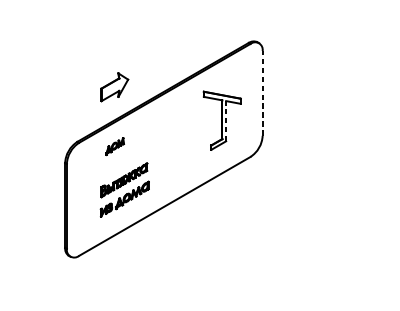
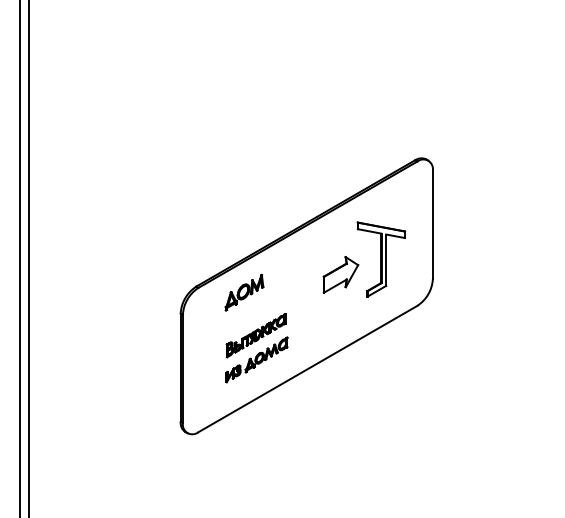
part: (114, 86) -> (340, 274), moved
line: (262, 93) -> (432, 224), dashed -> solid
line: (226, 121) -> (386, 260), dashed -> solid
part: (115, 146) -> (244, 292), size x1.67

